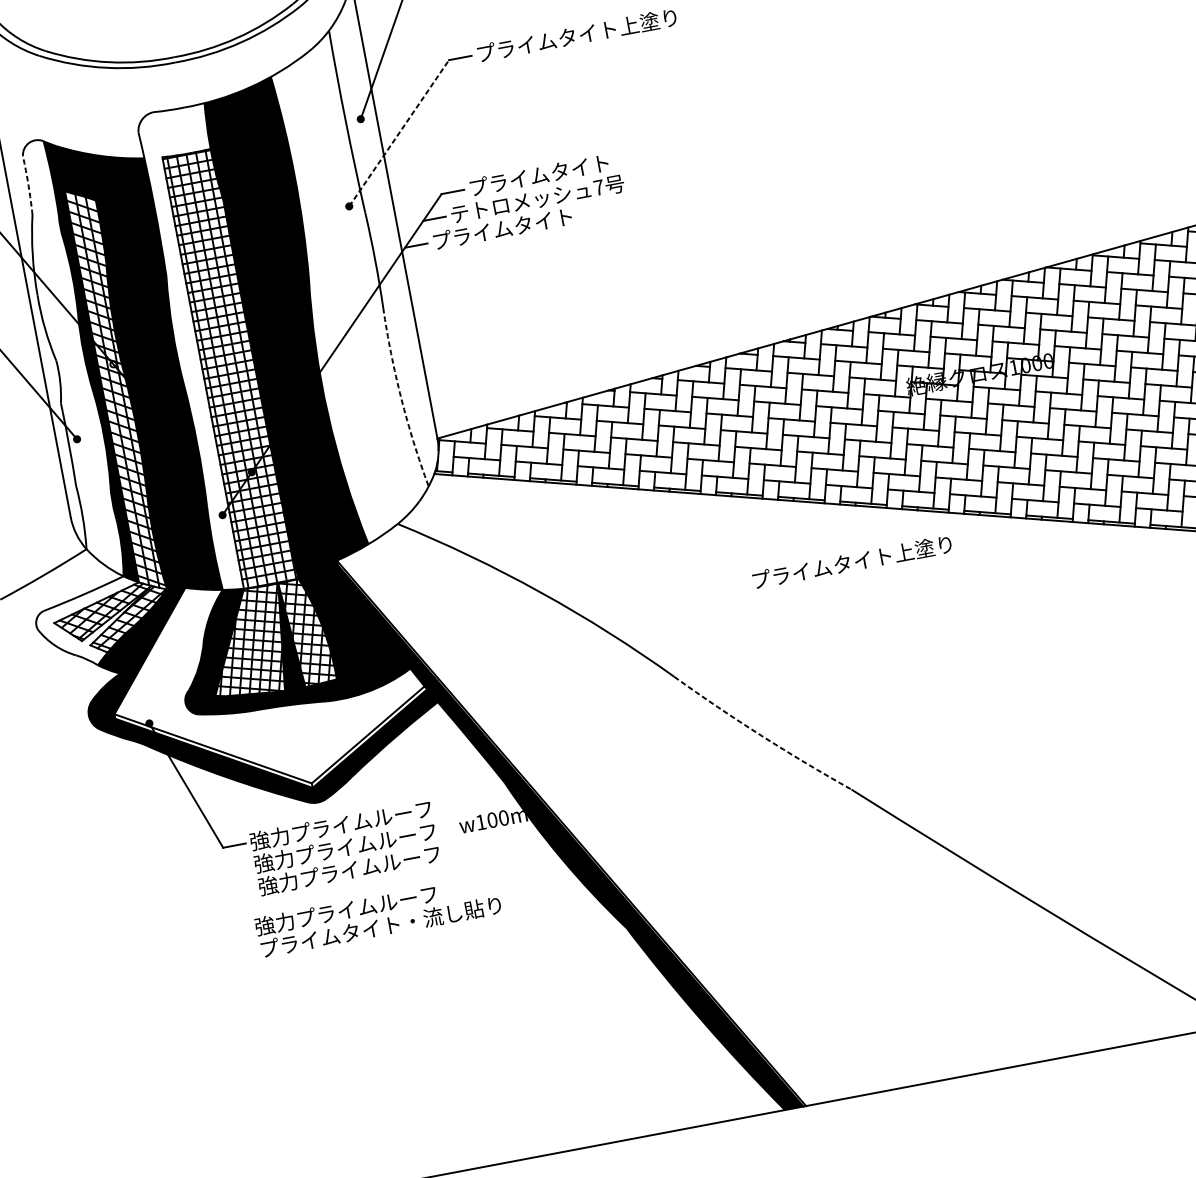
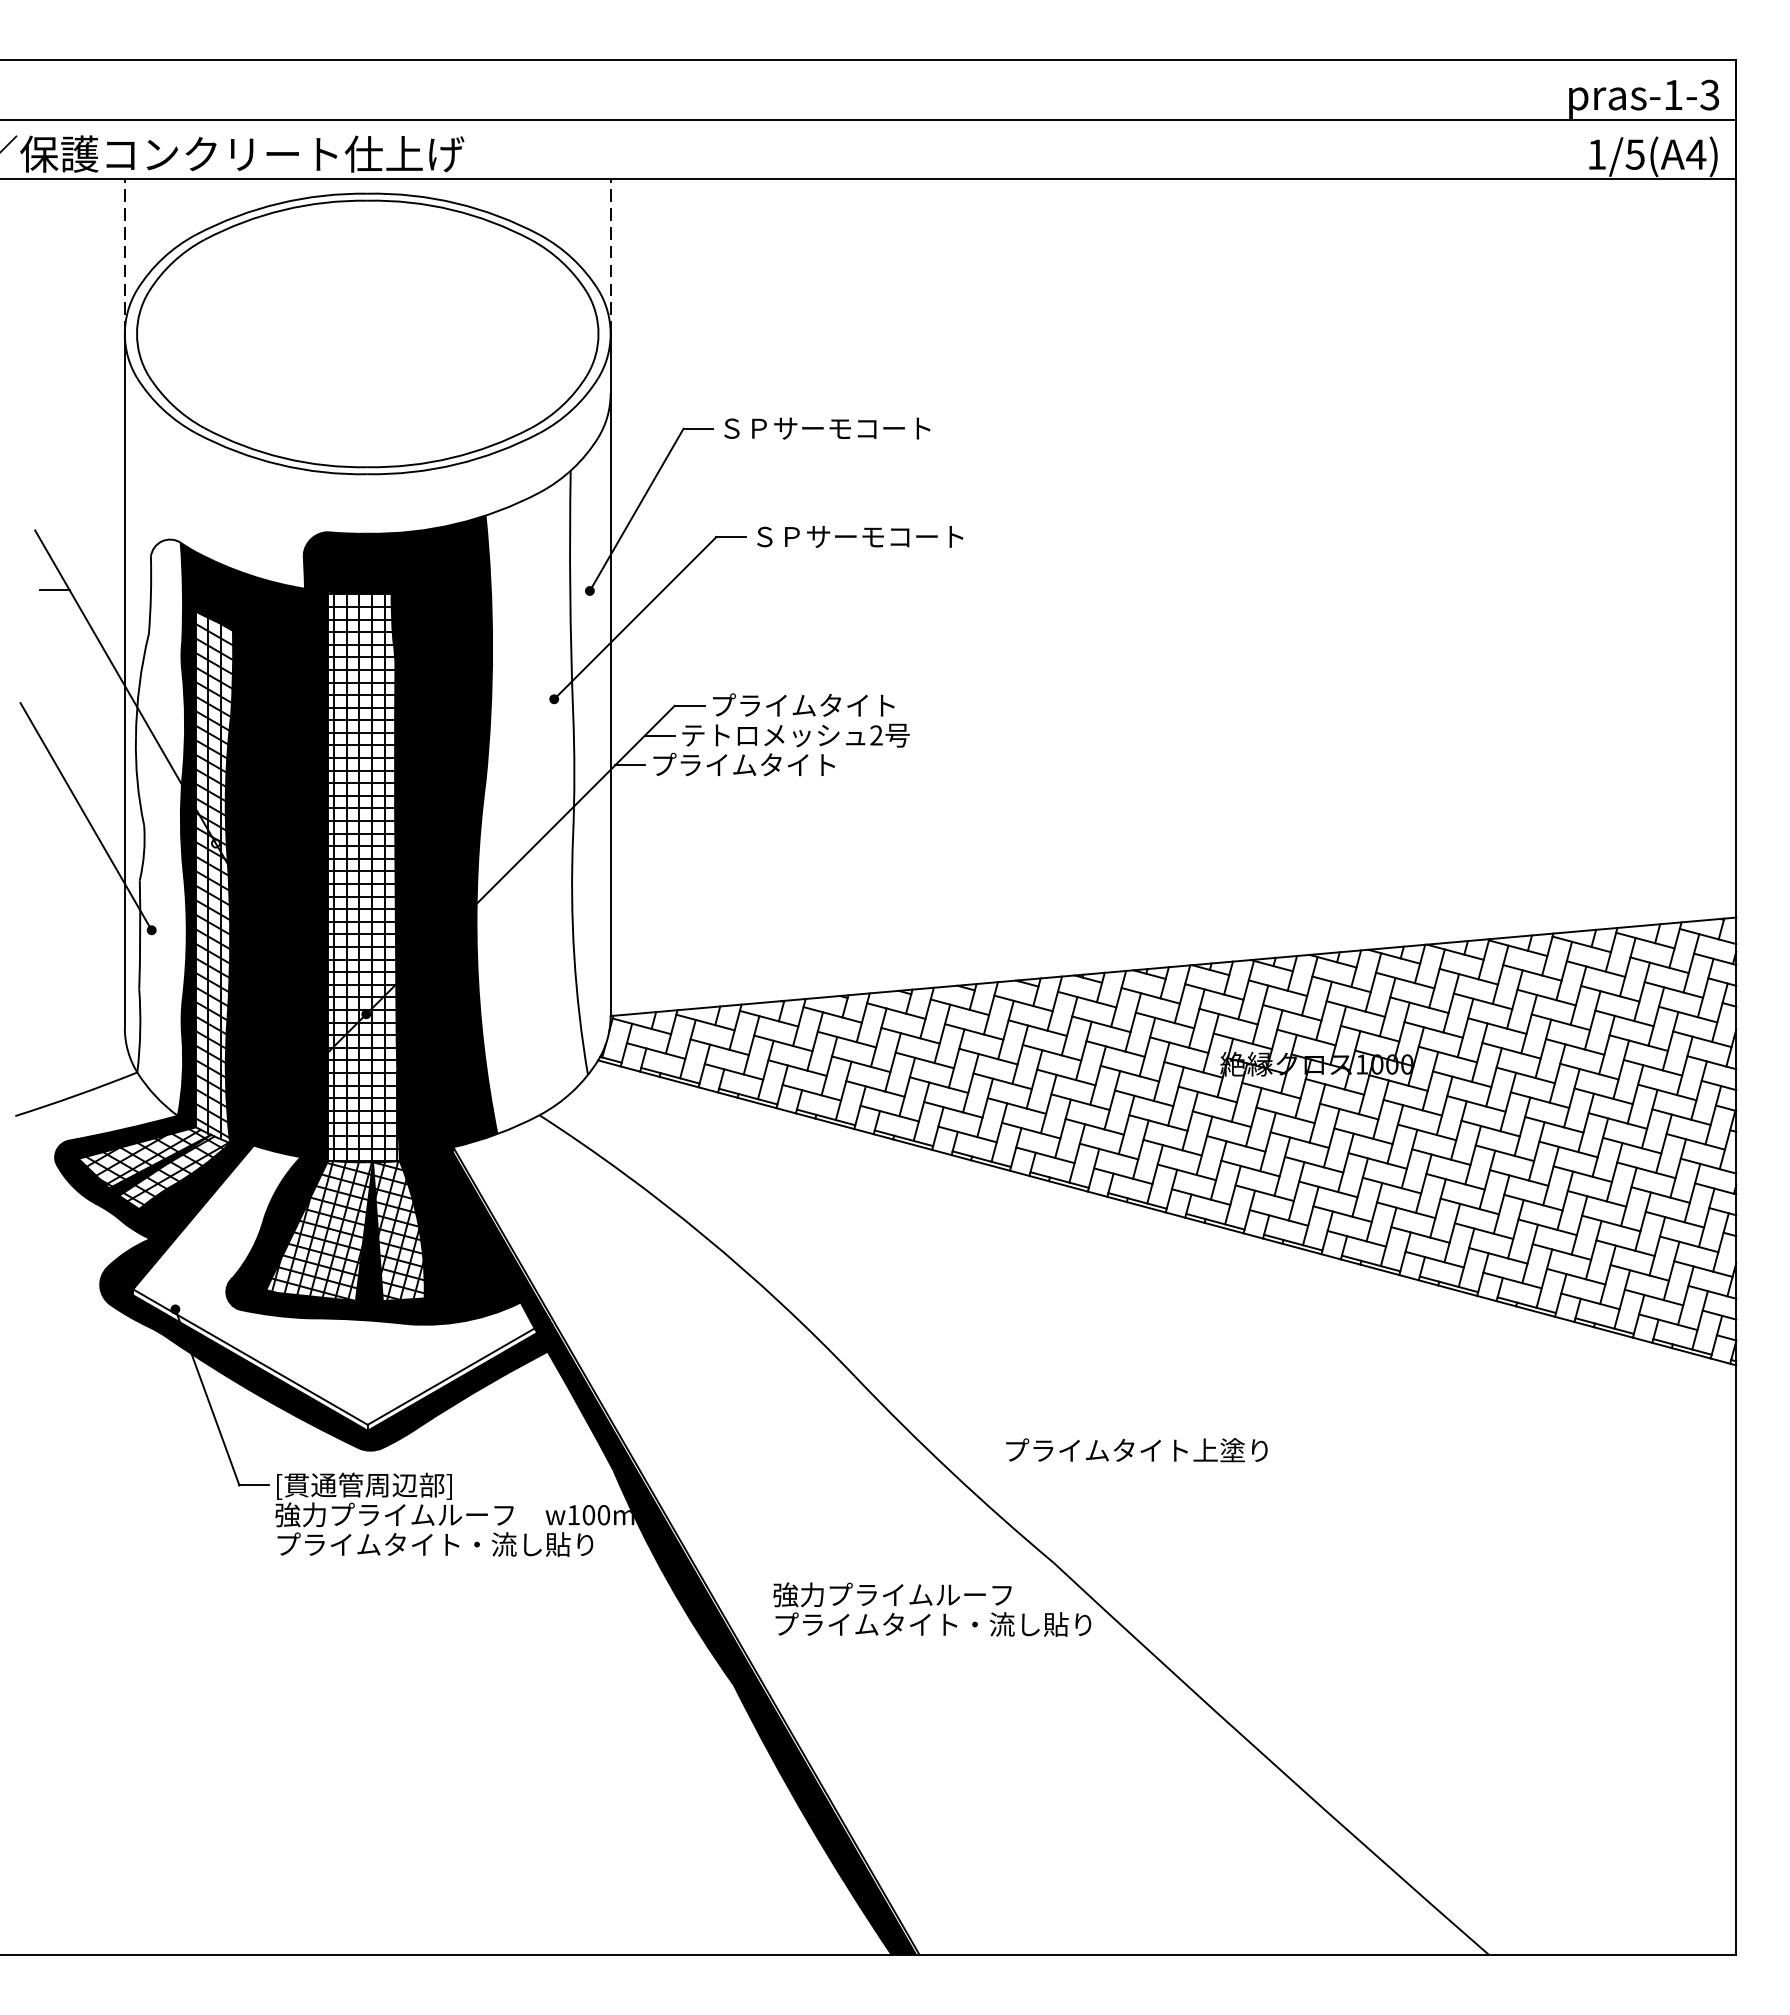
text: (576, 35) -> (884, 536), プライムタイト上塗り -> ＳＰサーモコート
line: (399, 133) -> (635, 618), dashed -> solid
arc: (28, 185) -> (150, 595), dashed -> solid
text: (598, 187) -> (876, 735), 7 -> 2
fill: (212, 347) -> (346, 846), added
arc: (401, 398) -> (574, 956), dashed -> solid
text: (851, 562) -> (1136, 1450), moved
fill: (97, 622) -> (133, 1168), added
arc: (761, 735) -> (951, 1472), dashed -> solid
text: (340, 825) -> (394, 1485), 強力プライムルーフ -> [貫通管周辺部]
text: (379, 864) -> (434, 1544), 強力プライムルーフ -> プライムタイト・流し貼り
text: (378, 915) -> (932, 1609), moved

